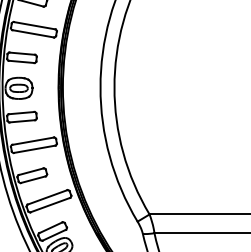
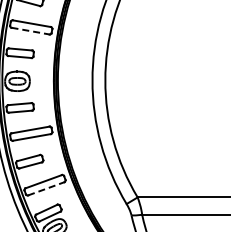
line: (34, 34) -> (31, 31), solid -> dashed
line: (50, 204) -> (46, 188), solid -> dashed

